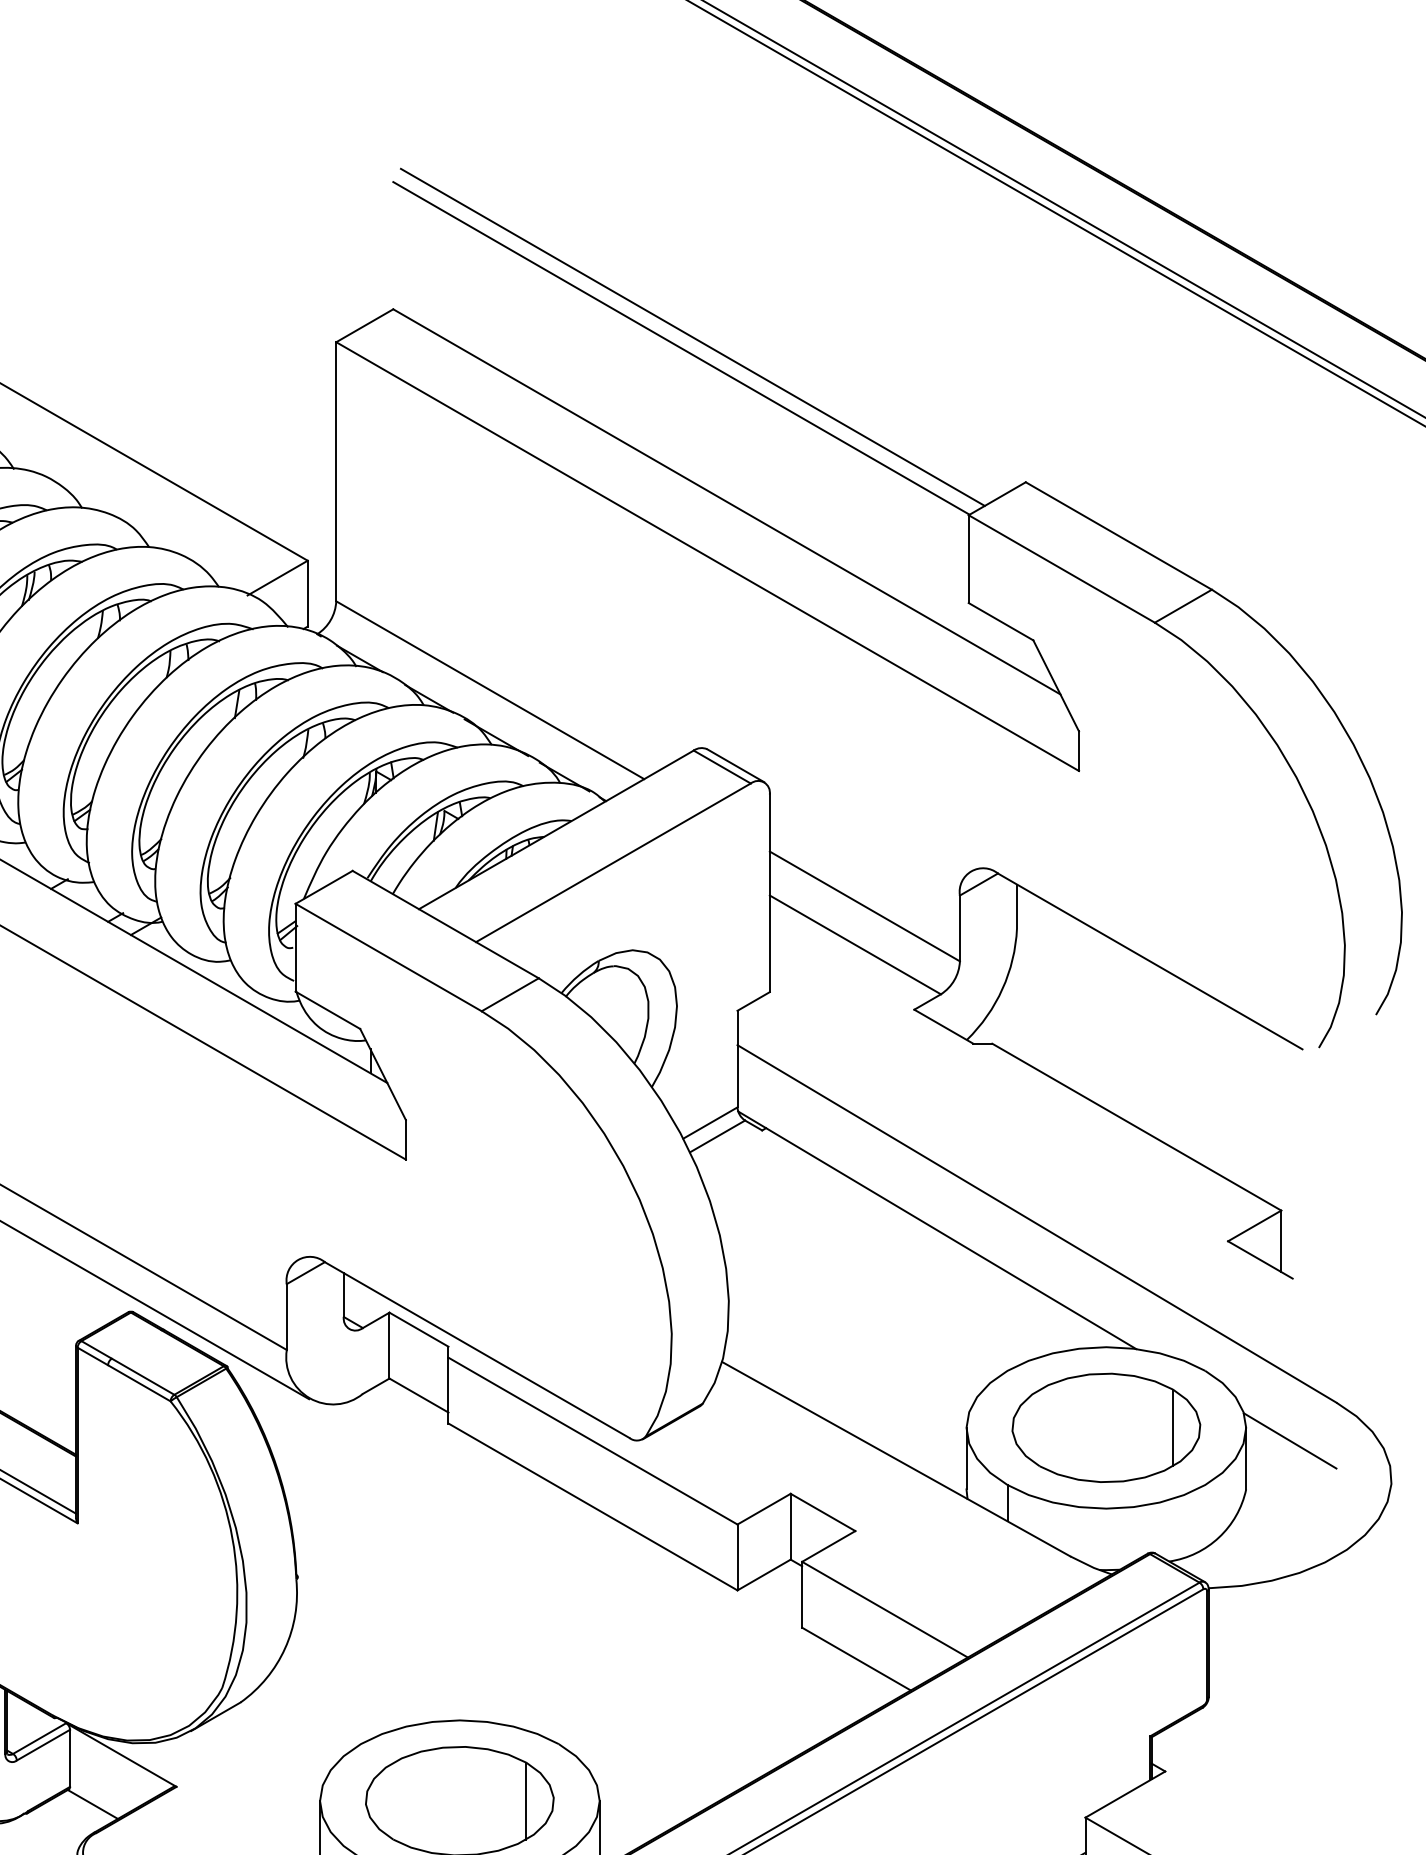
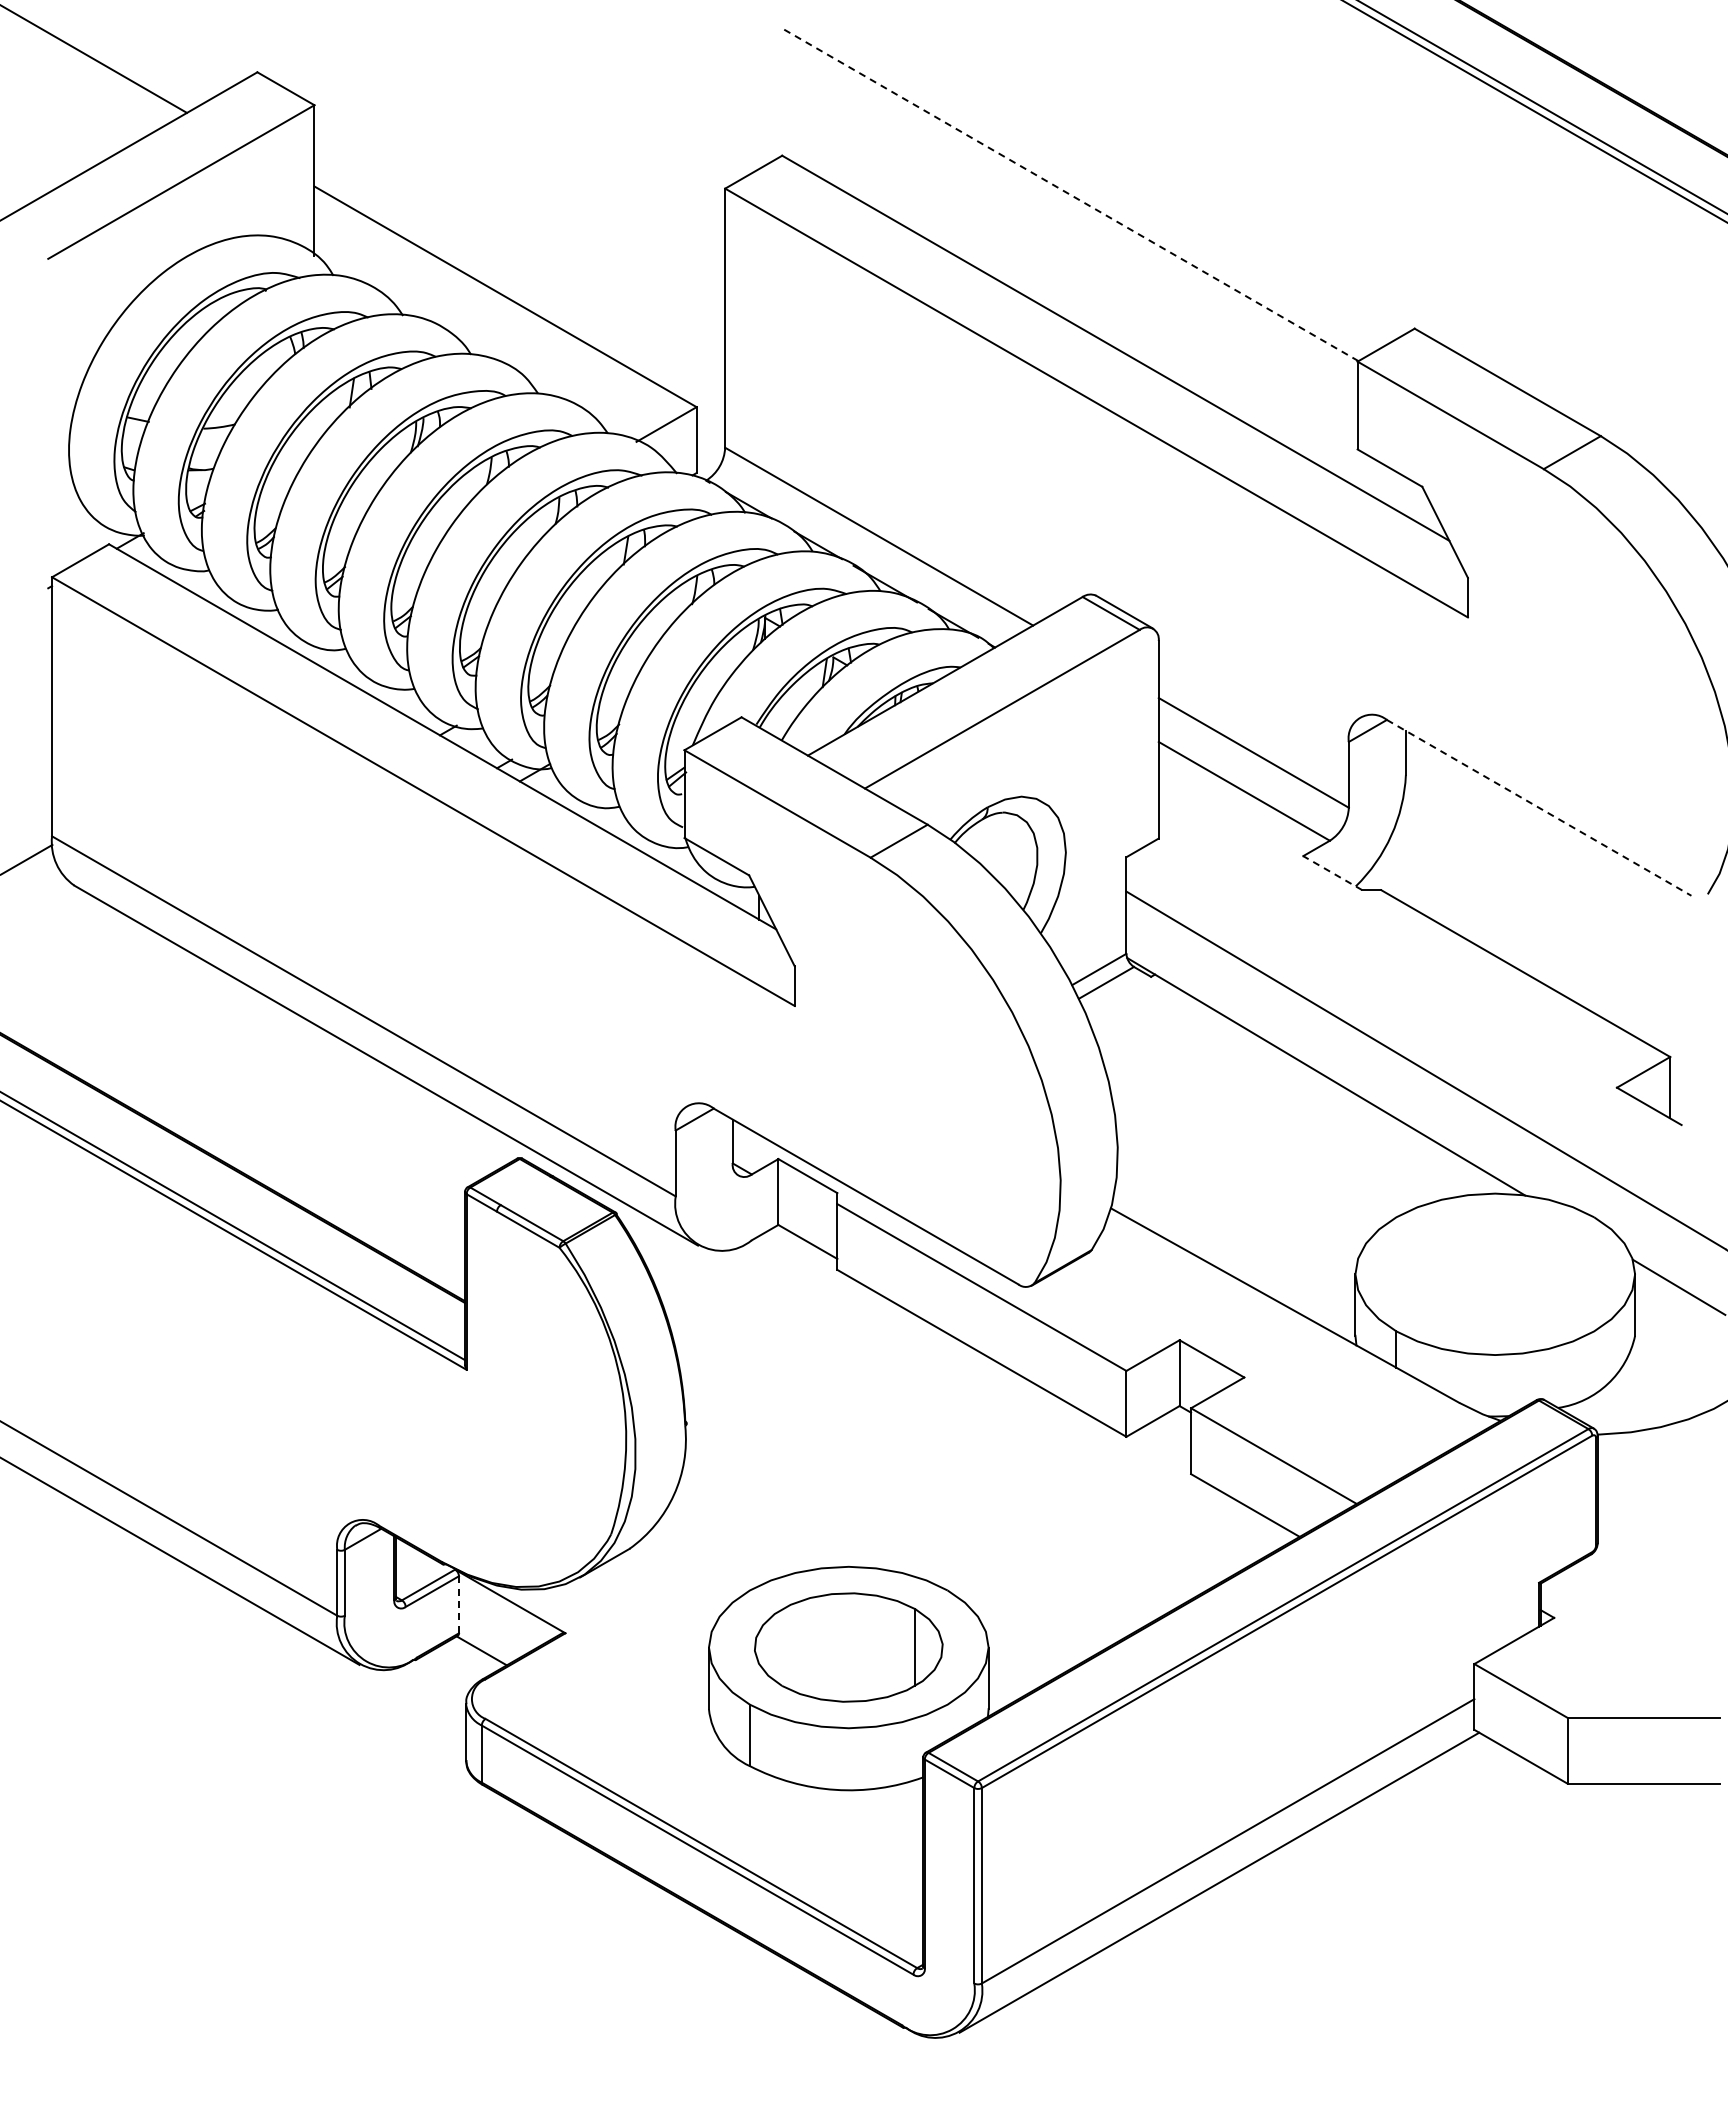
line: (692, 337) -> (1081, 183), removed
line: (681, 348) -> (1070, 194), solid -> dashed
line: (1150, 961) -> (1539, 807), solid -> dashed
line: (943, 1026) -> (1332, 872), solid -> dashed
part: (1106, 1428) -> (1495, 1274), removed
line: (69, 1758) -> (458, 1604), solid -> dashed

